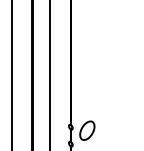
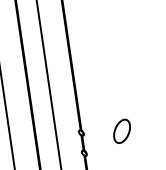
part: (87, 130) -> (122, 131), moved

